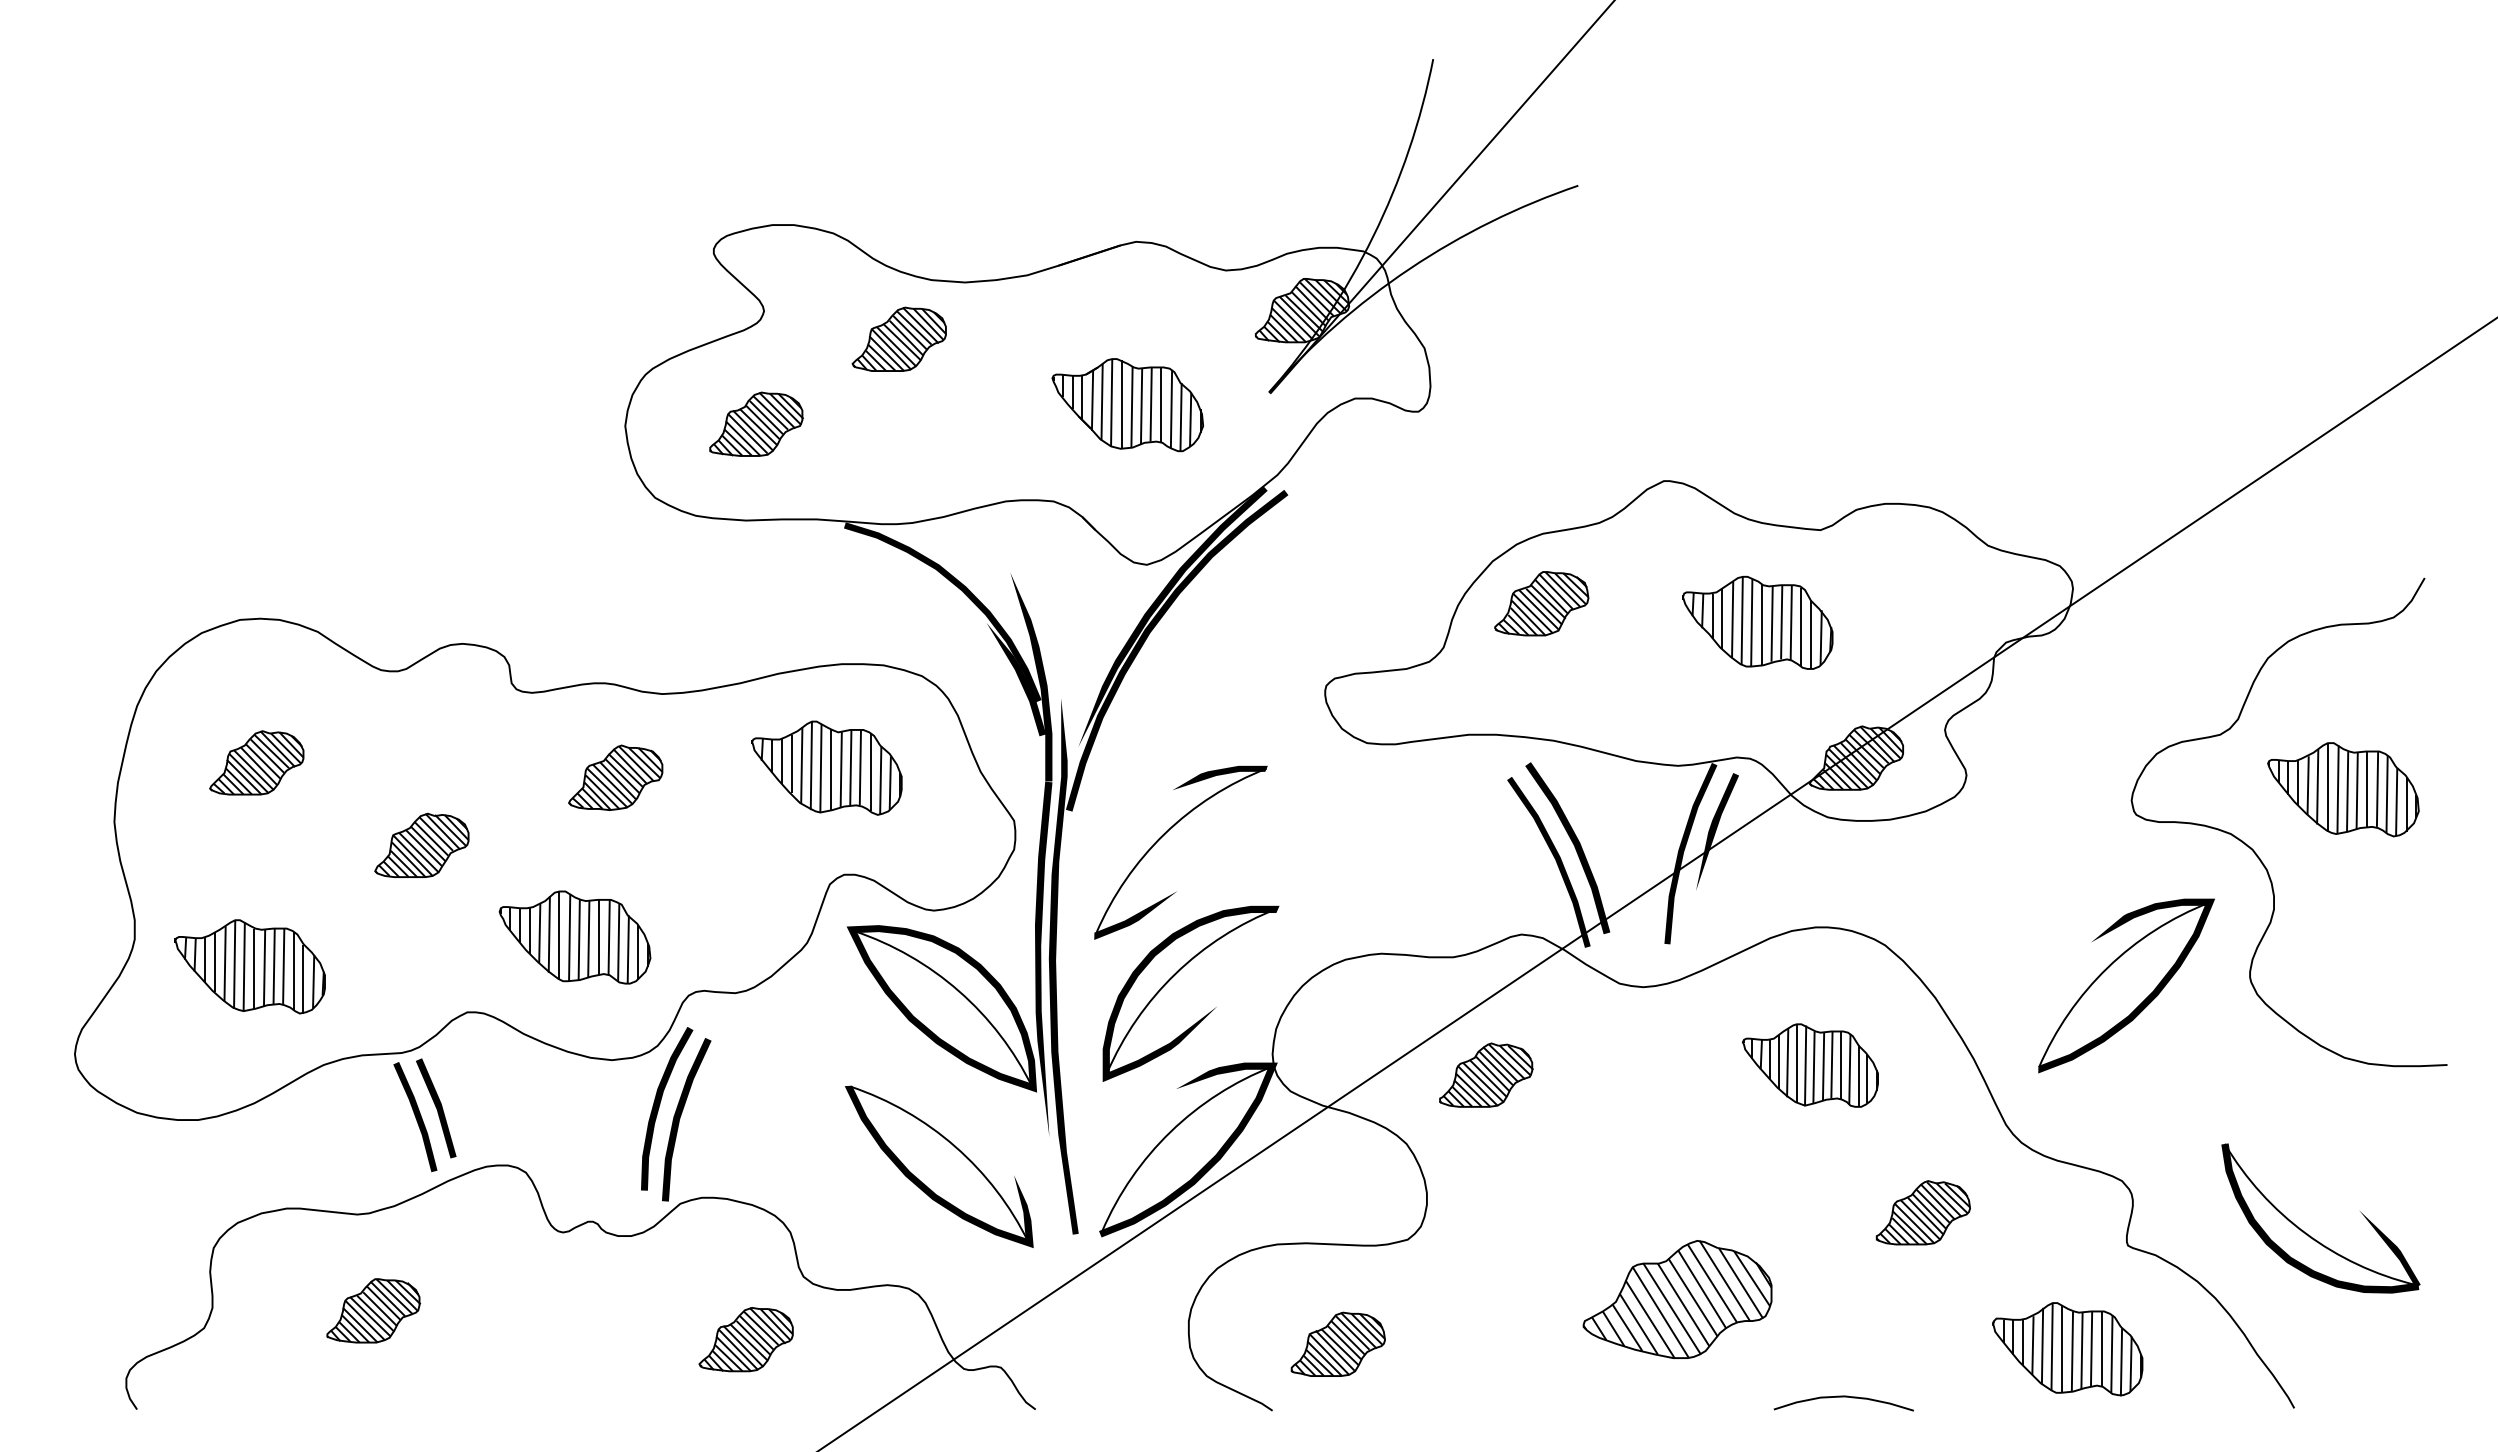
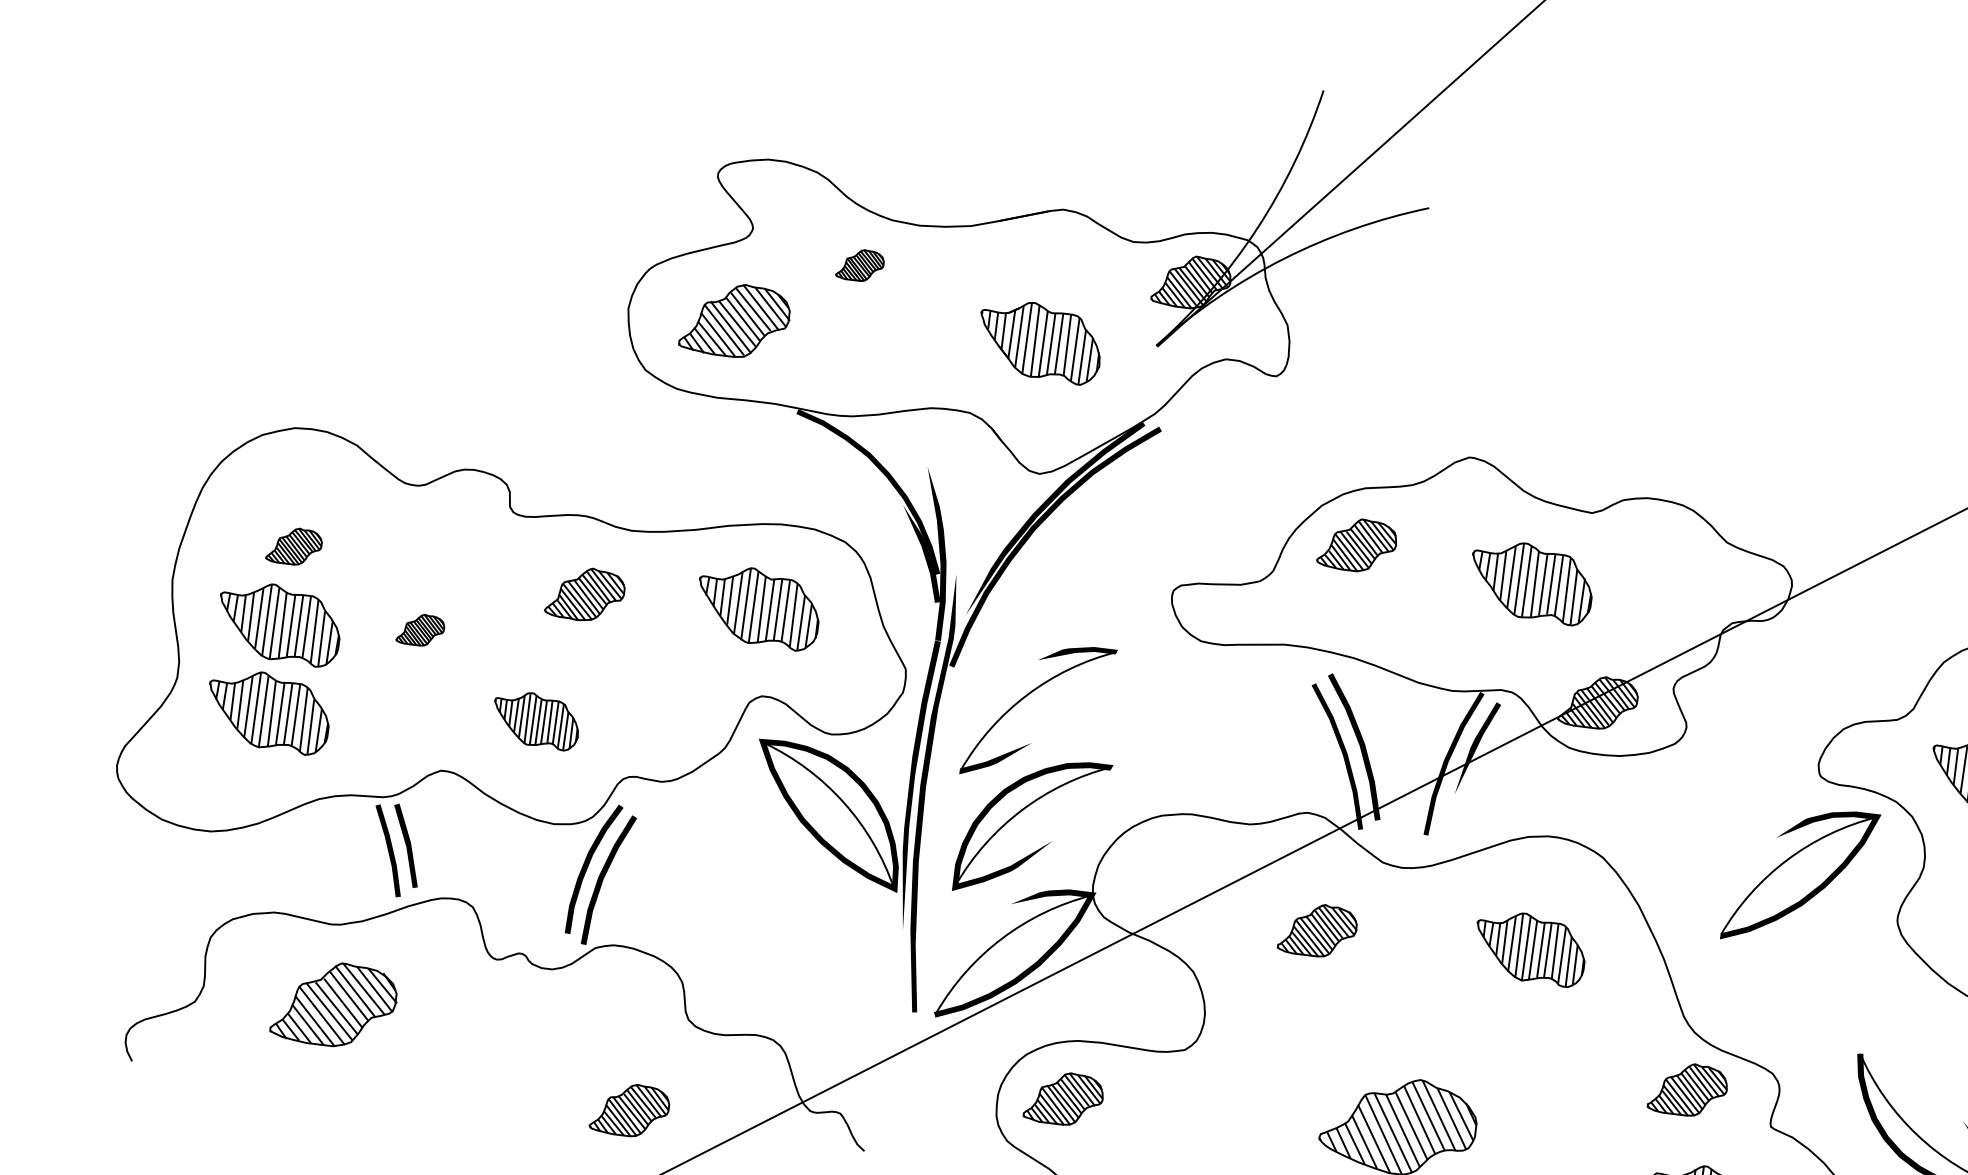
part: (898, 338) -> (859, 264), size x0.6
part: (756, 423) -> (735, 319), size x1.4
part: (256, 762) -> (294, 545), size x0.7
part: (421, 844) -> (420, 629), size x0.6
part: (249, 858) -> (278, 623), added
part: (574, 937) -> (535, 720), size x0.7
part: (2126, 985) -> (1800, 876), moved
part: (1486, 1074) -> (1318, 929), moved
part: (939, 1166) -> (810, 943), removed
part: (1922, 1212) -> (1687, 1089), moved
part: (373, 1310) -> (334, 1004), size x1.6
part: (745, 1339) -> (629, 1109), moved
part: (1337, 1343) -> (1063, 1097), moved

